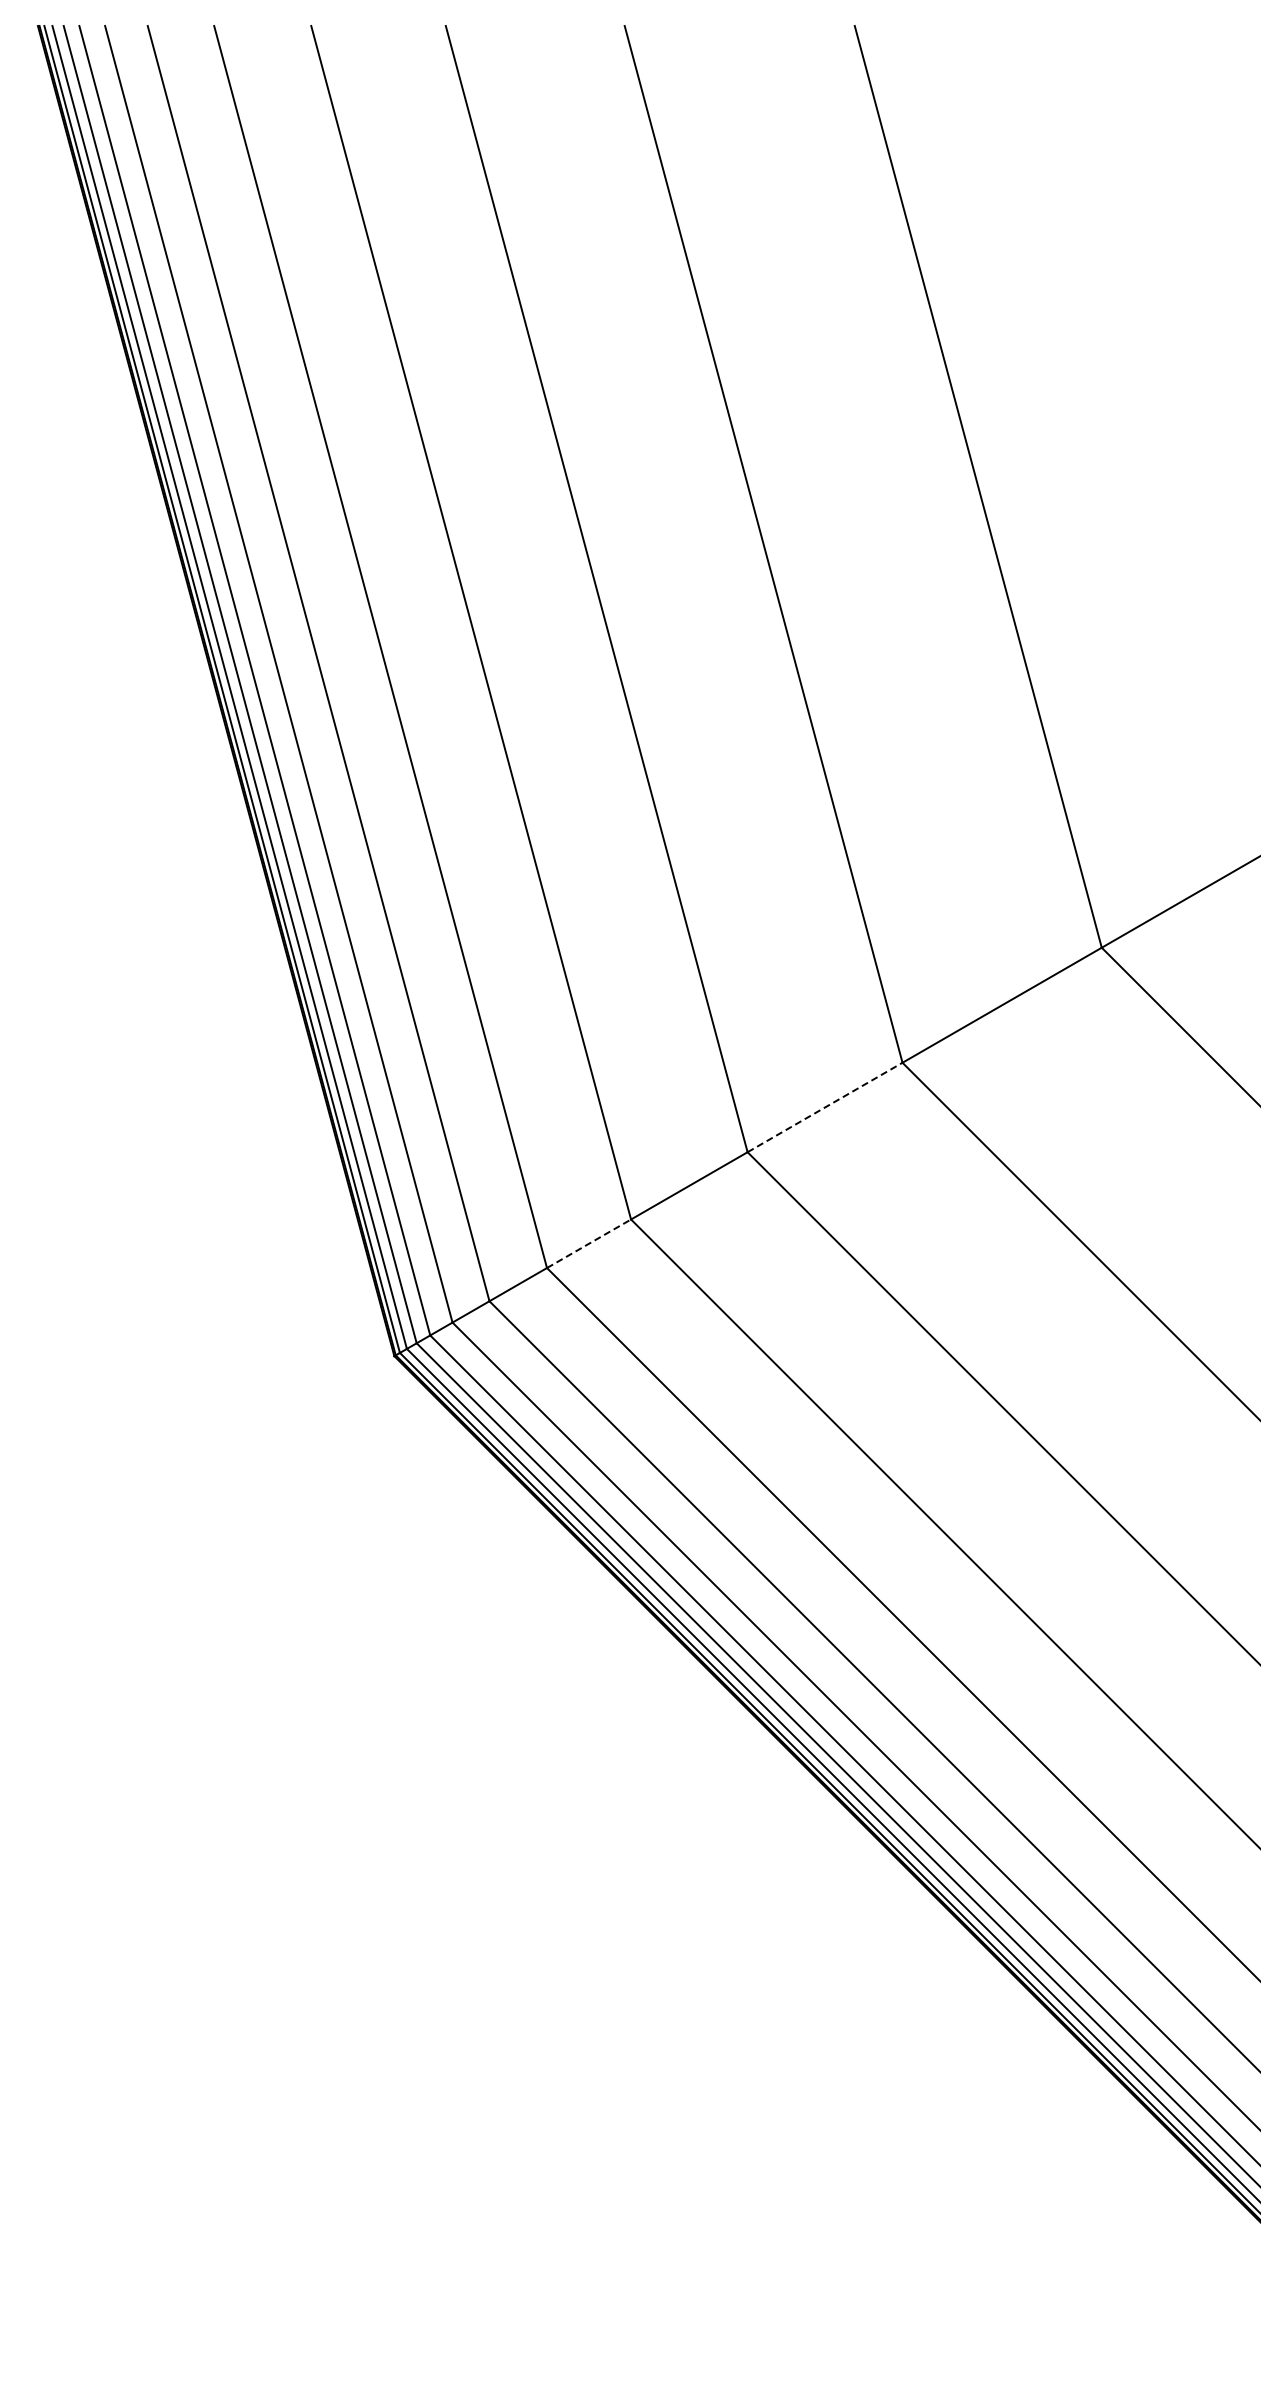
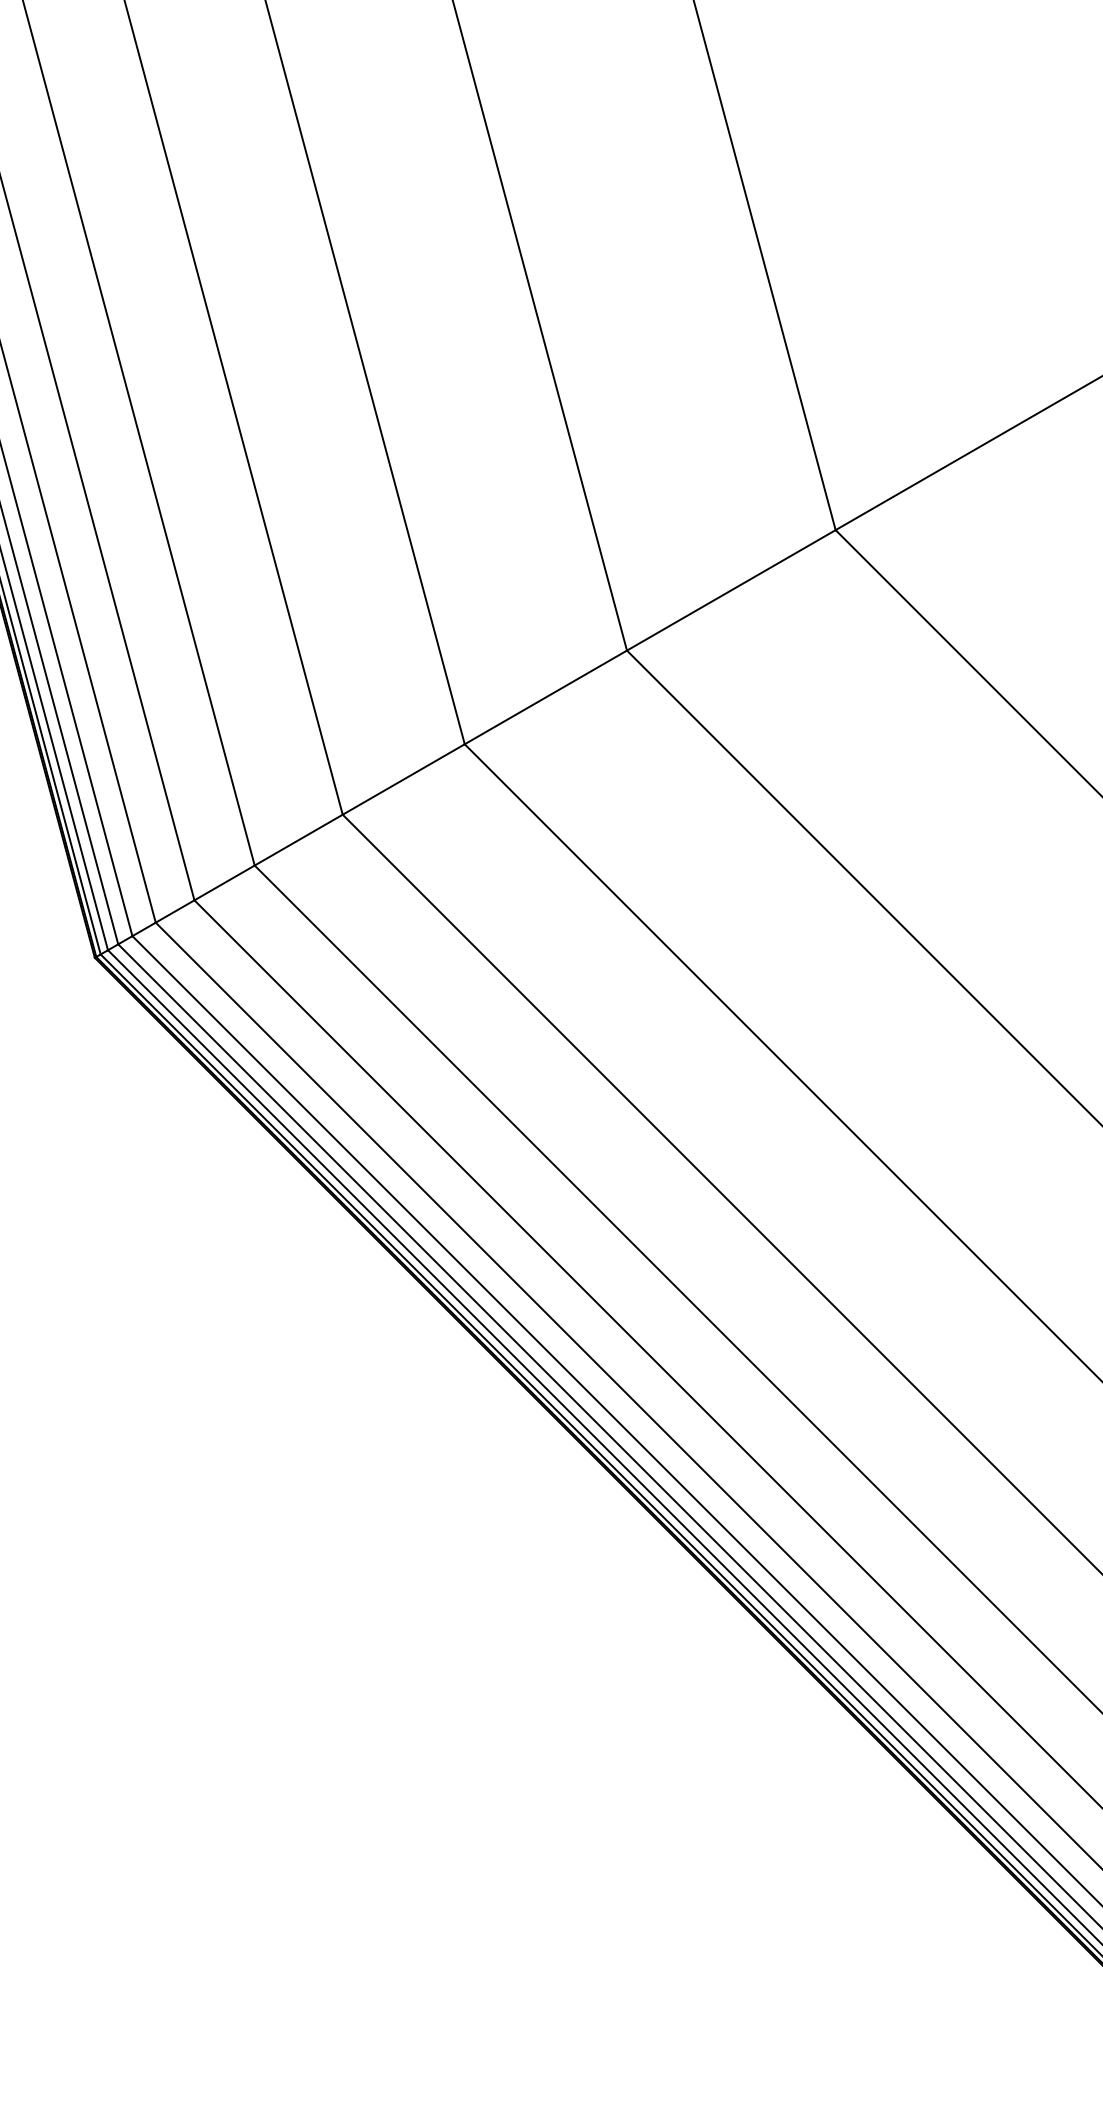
line: (825, 1107) -> (546, 697), dashed -> solid
line: (589, 1243) -> (299, 839), dashed -> solid

